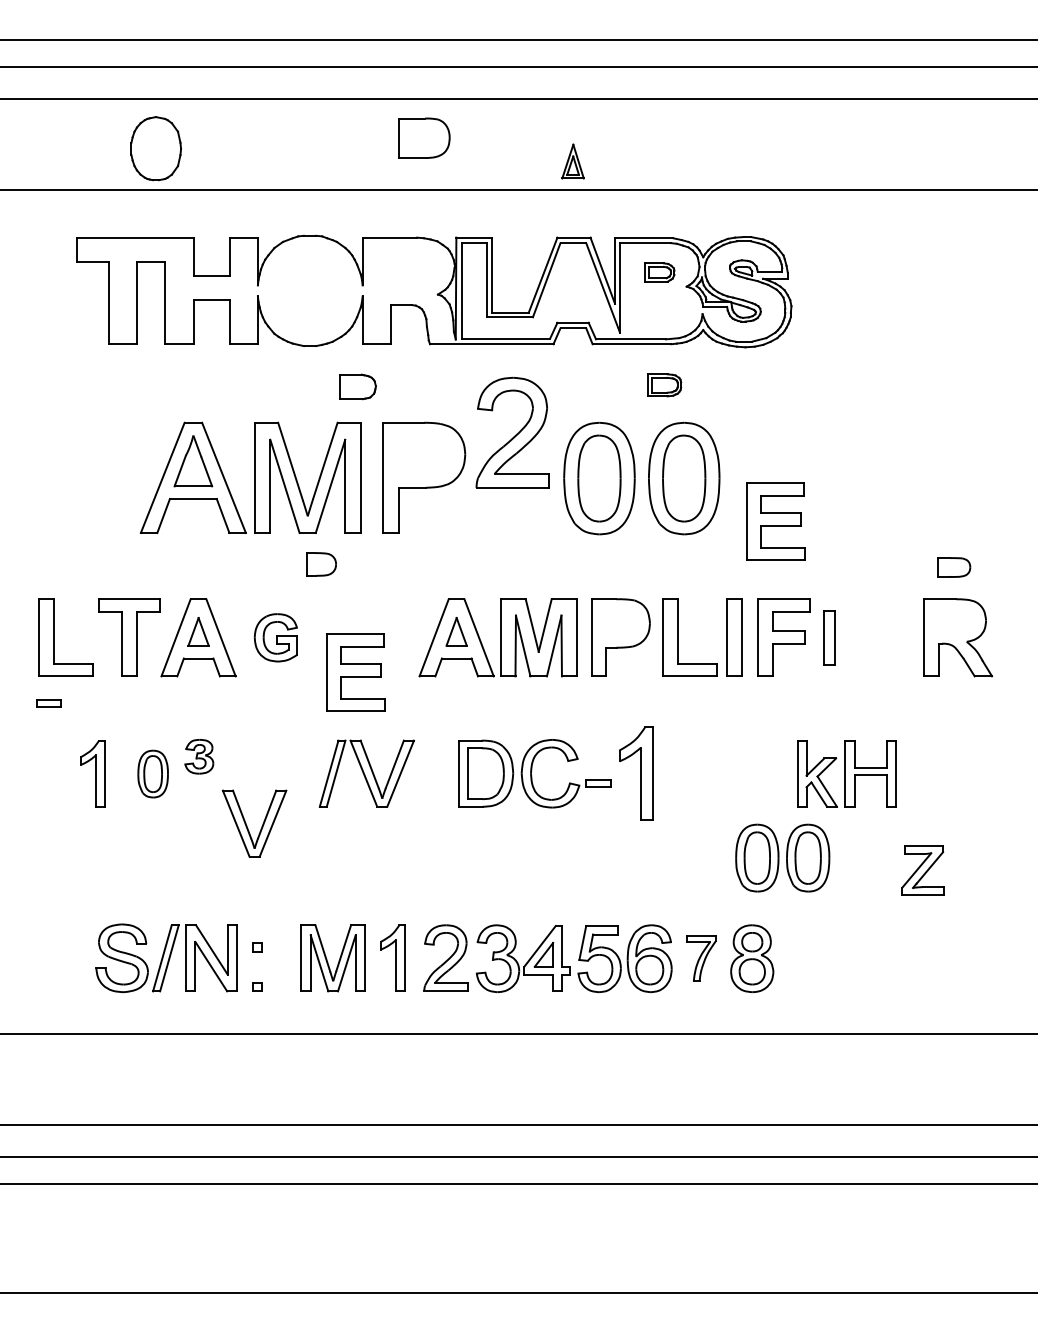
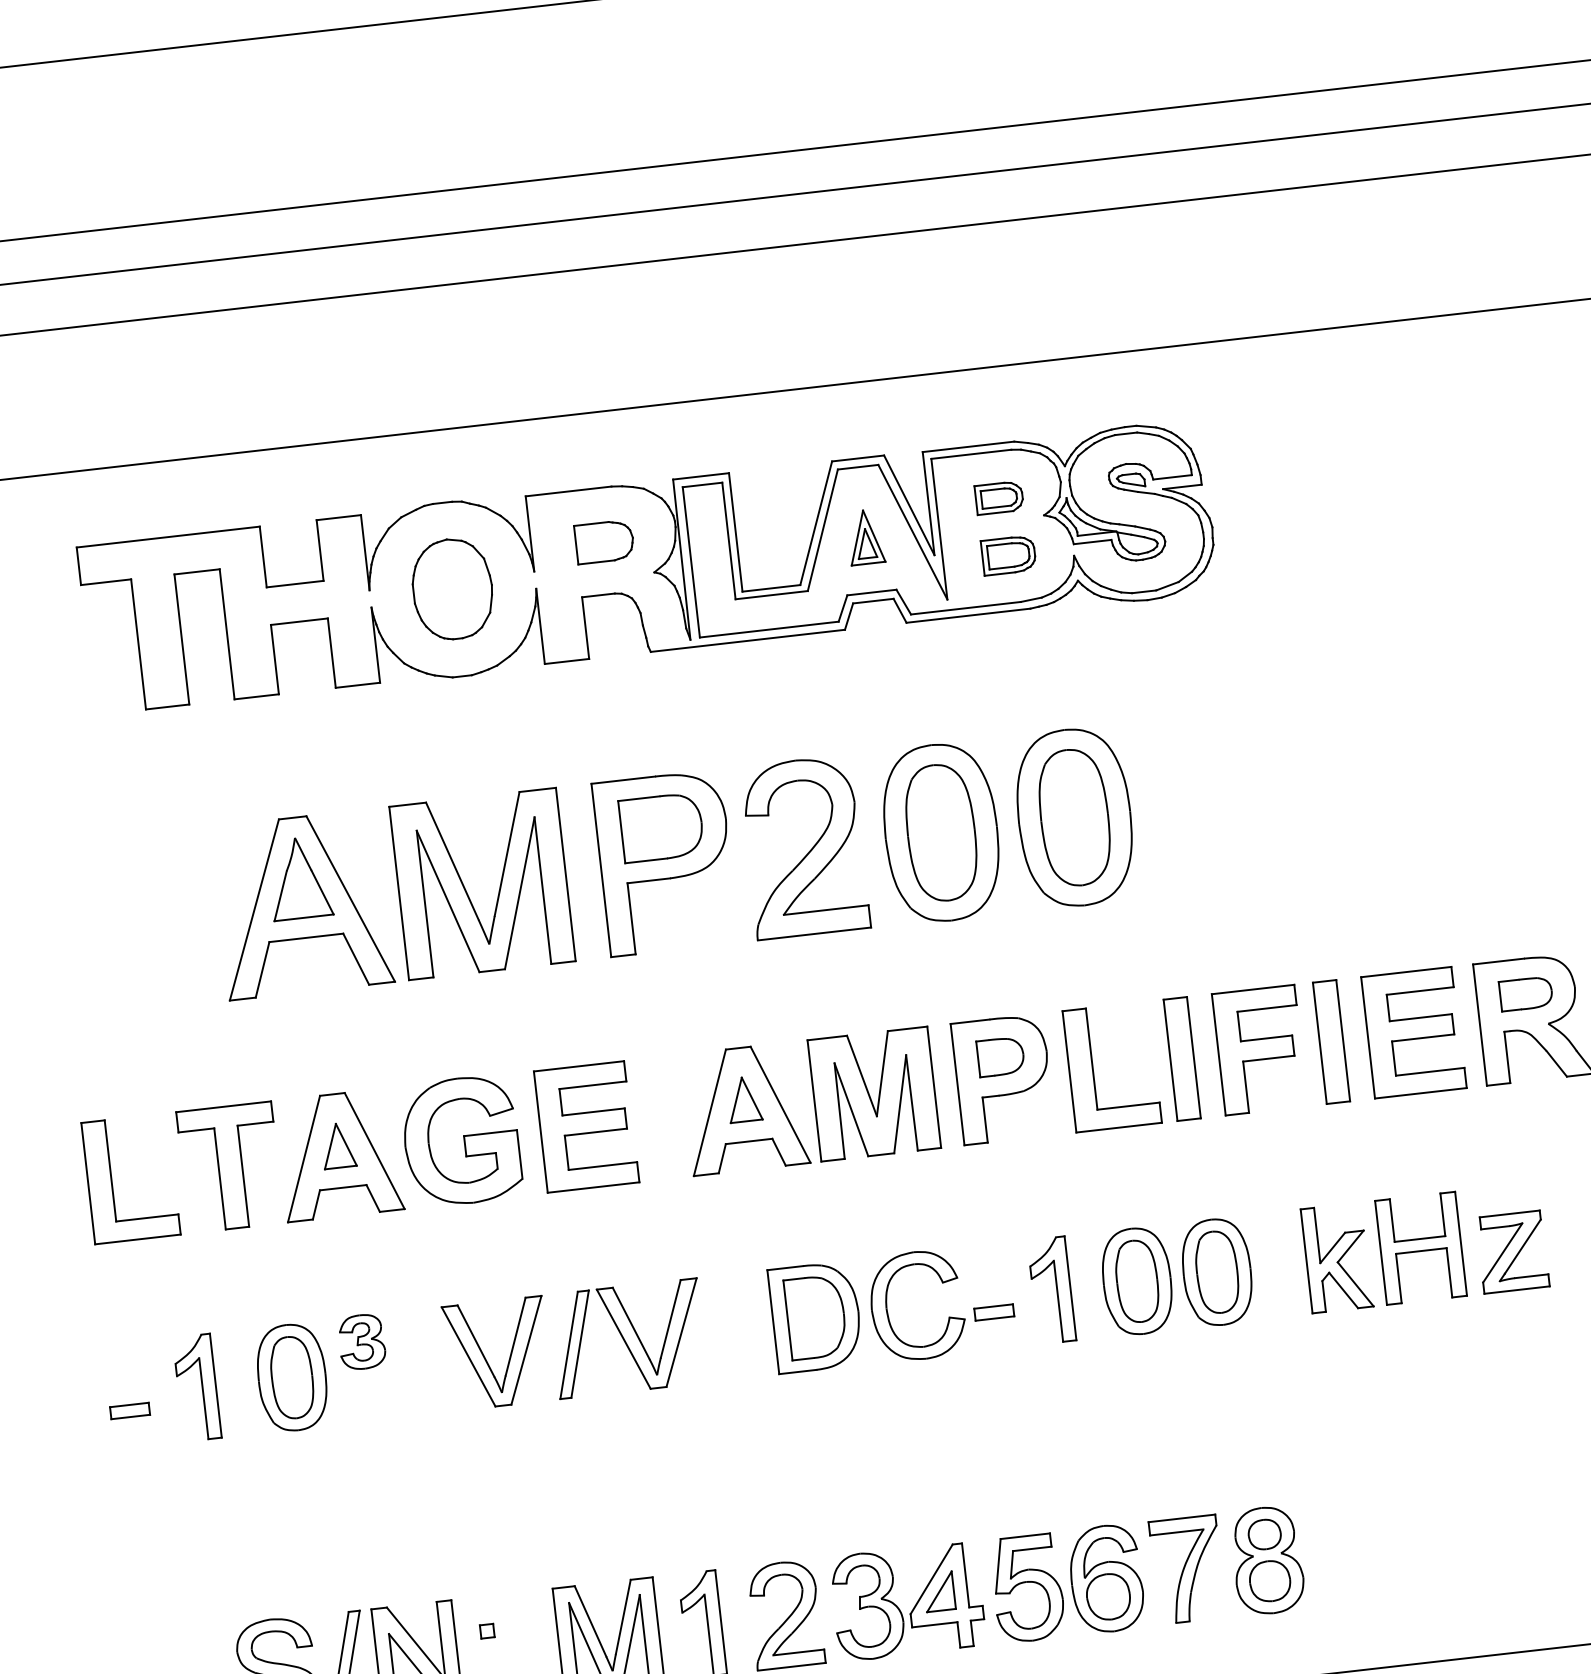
part: (424, 137) -> (661, 826), moved
part: (155, 148) -> (451, 588), moved
part: (572, 161) -> (864, 537), moved
part: (664, 385) -> (1008, 555), moved
part: (357, 386) -> (603, 541), moved
part: (512, 432) -> (804, 846), moved
part: (775, 521) -> (1413, 1032), moved
part: (321, 564) -> (1000, 1056), moved
part: (954, 567) -> (1526, 993), moved
part: (275, 637) -> (460, 1140), size x1.67
part: (829, 637) -> (1331, 1041), size x1.43
part: (355, 672) -> (586, 1126), moved
part: (48, 703) -> (129, 1411), moved
part: (153, 773) -> (292, 1376), size x1.43
part: (635, 773) -> (1050, 1290), size x0.71
part: (247, 825) -> (486, 1357), moved
part: (782, 857) -> (1176, 1275), moved
part: (922, 870) -> (1511, 1252), moved
part: (701, 958) -> (1187, 1569), size x1.43

